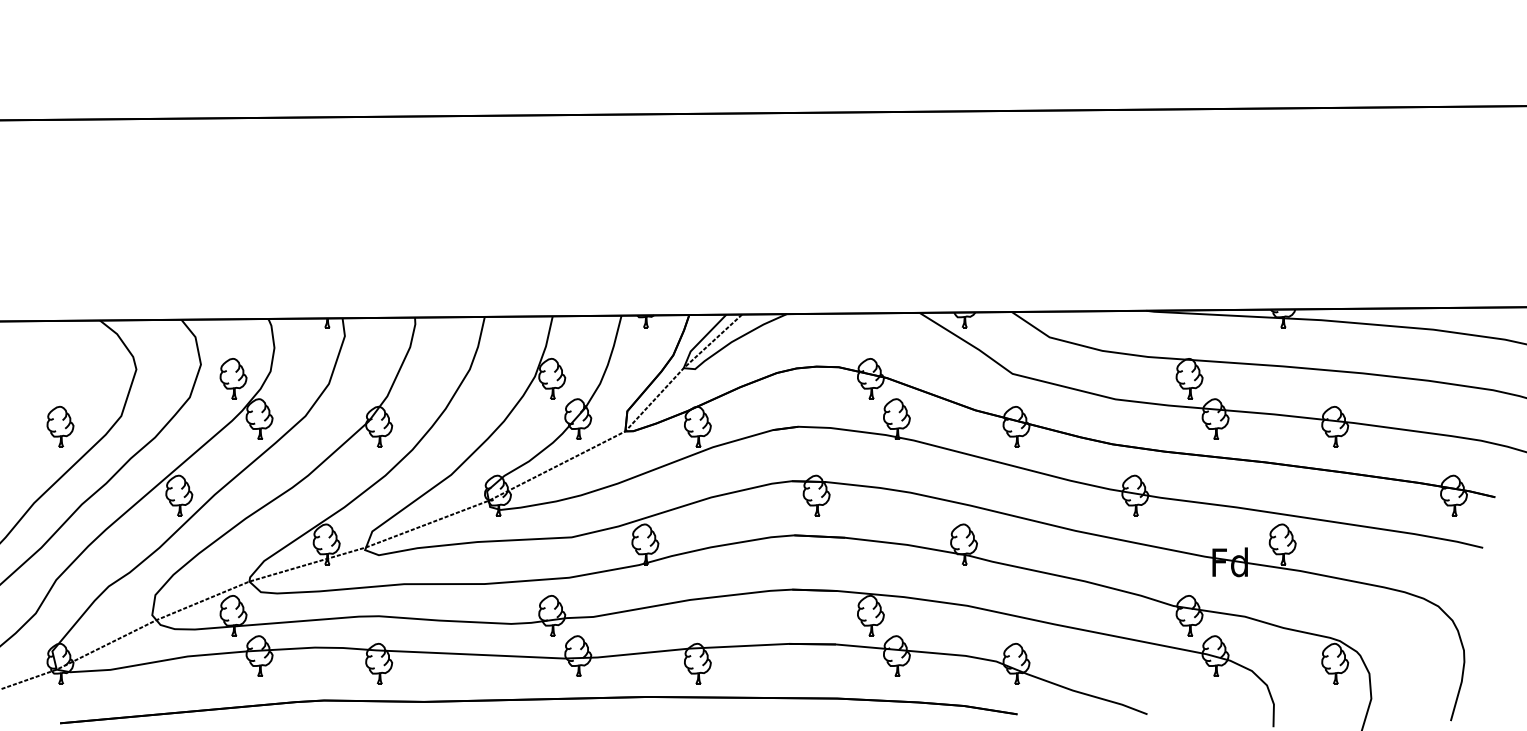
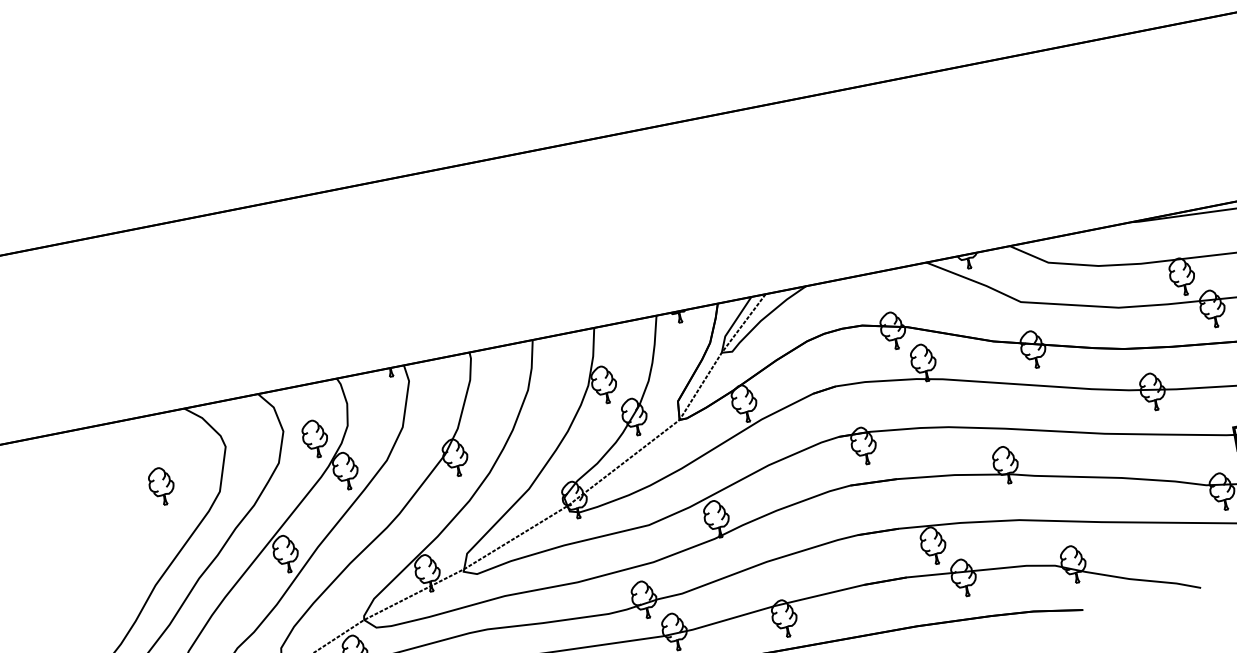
part: (60, 426) -> (161, 486), moved

